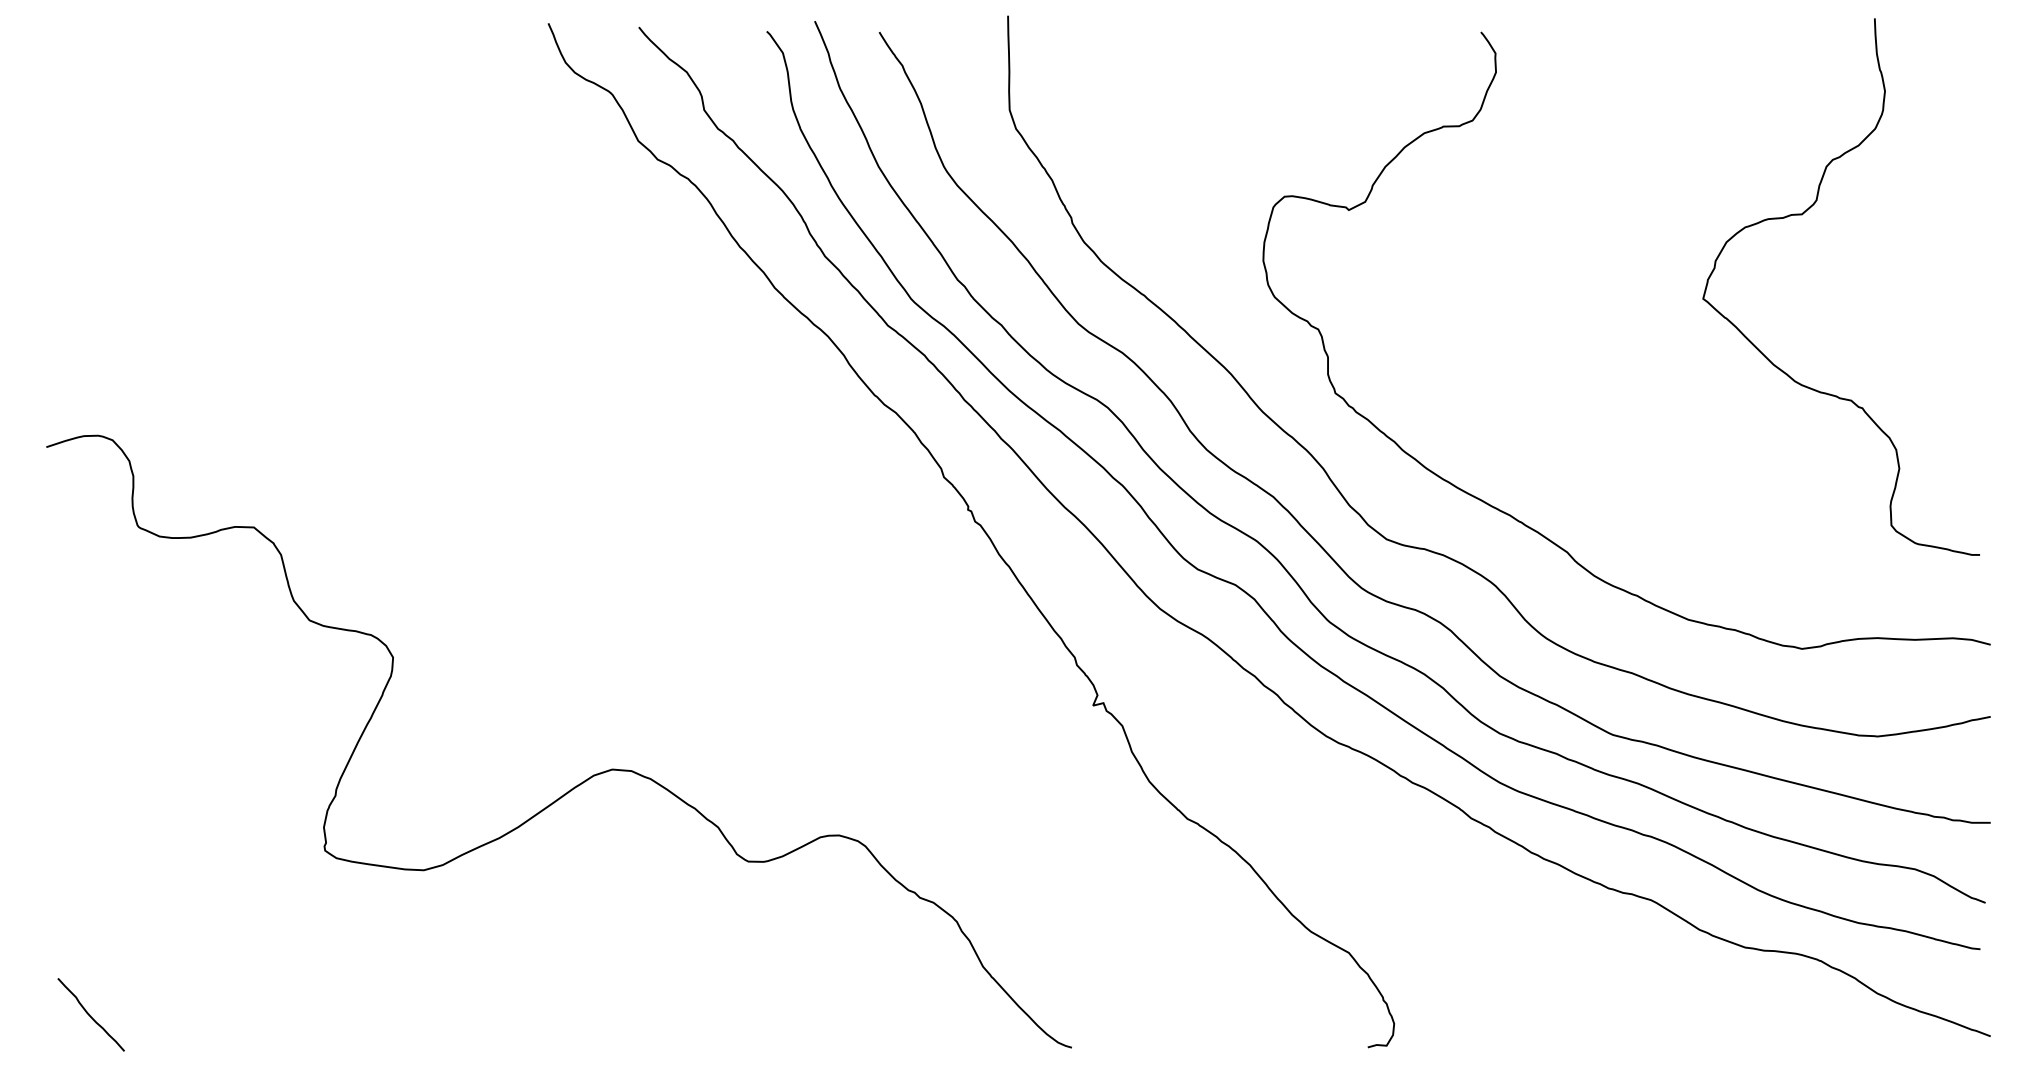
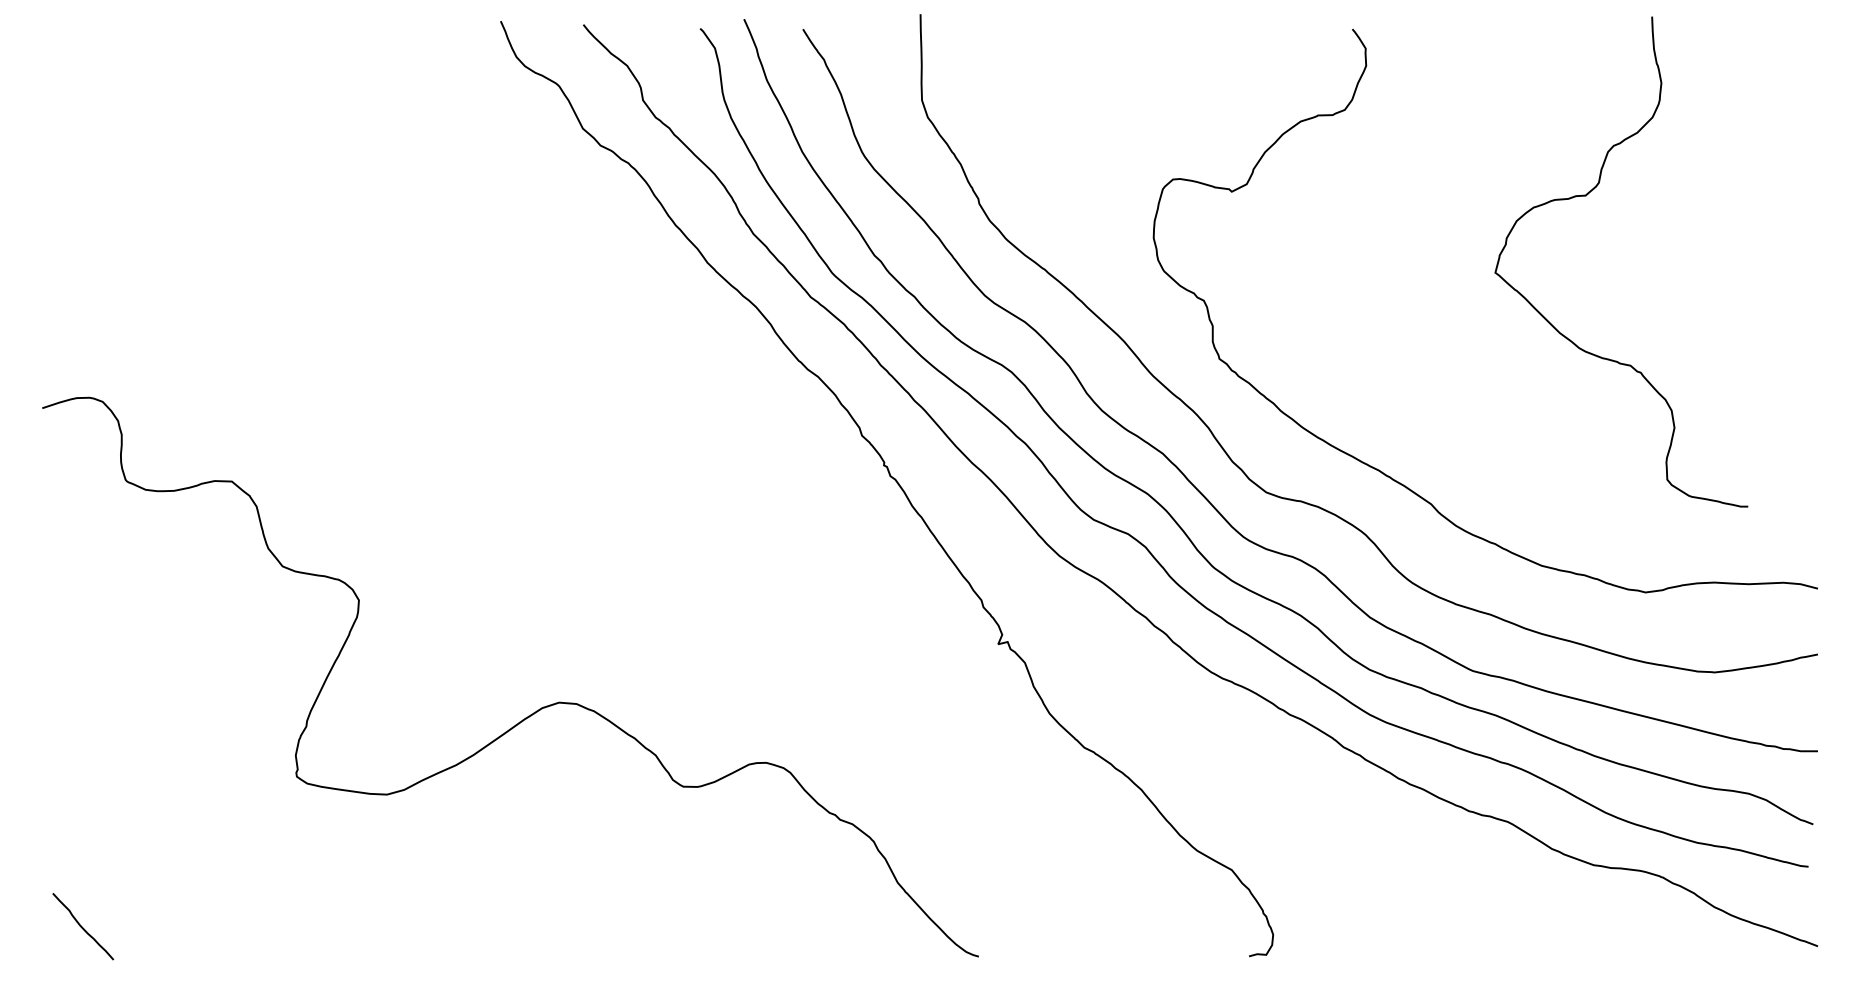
curve: (1802, 215) -> (1586, 196), moved

